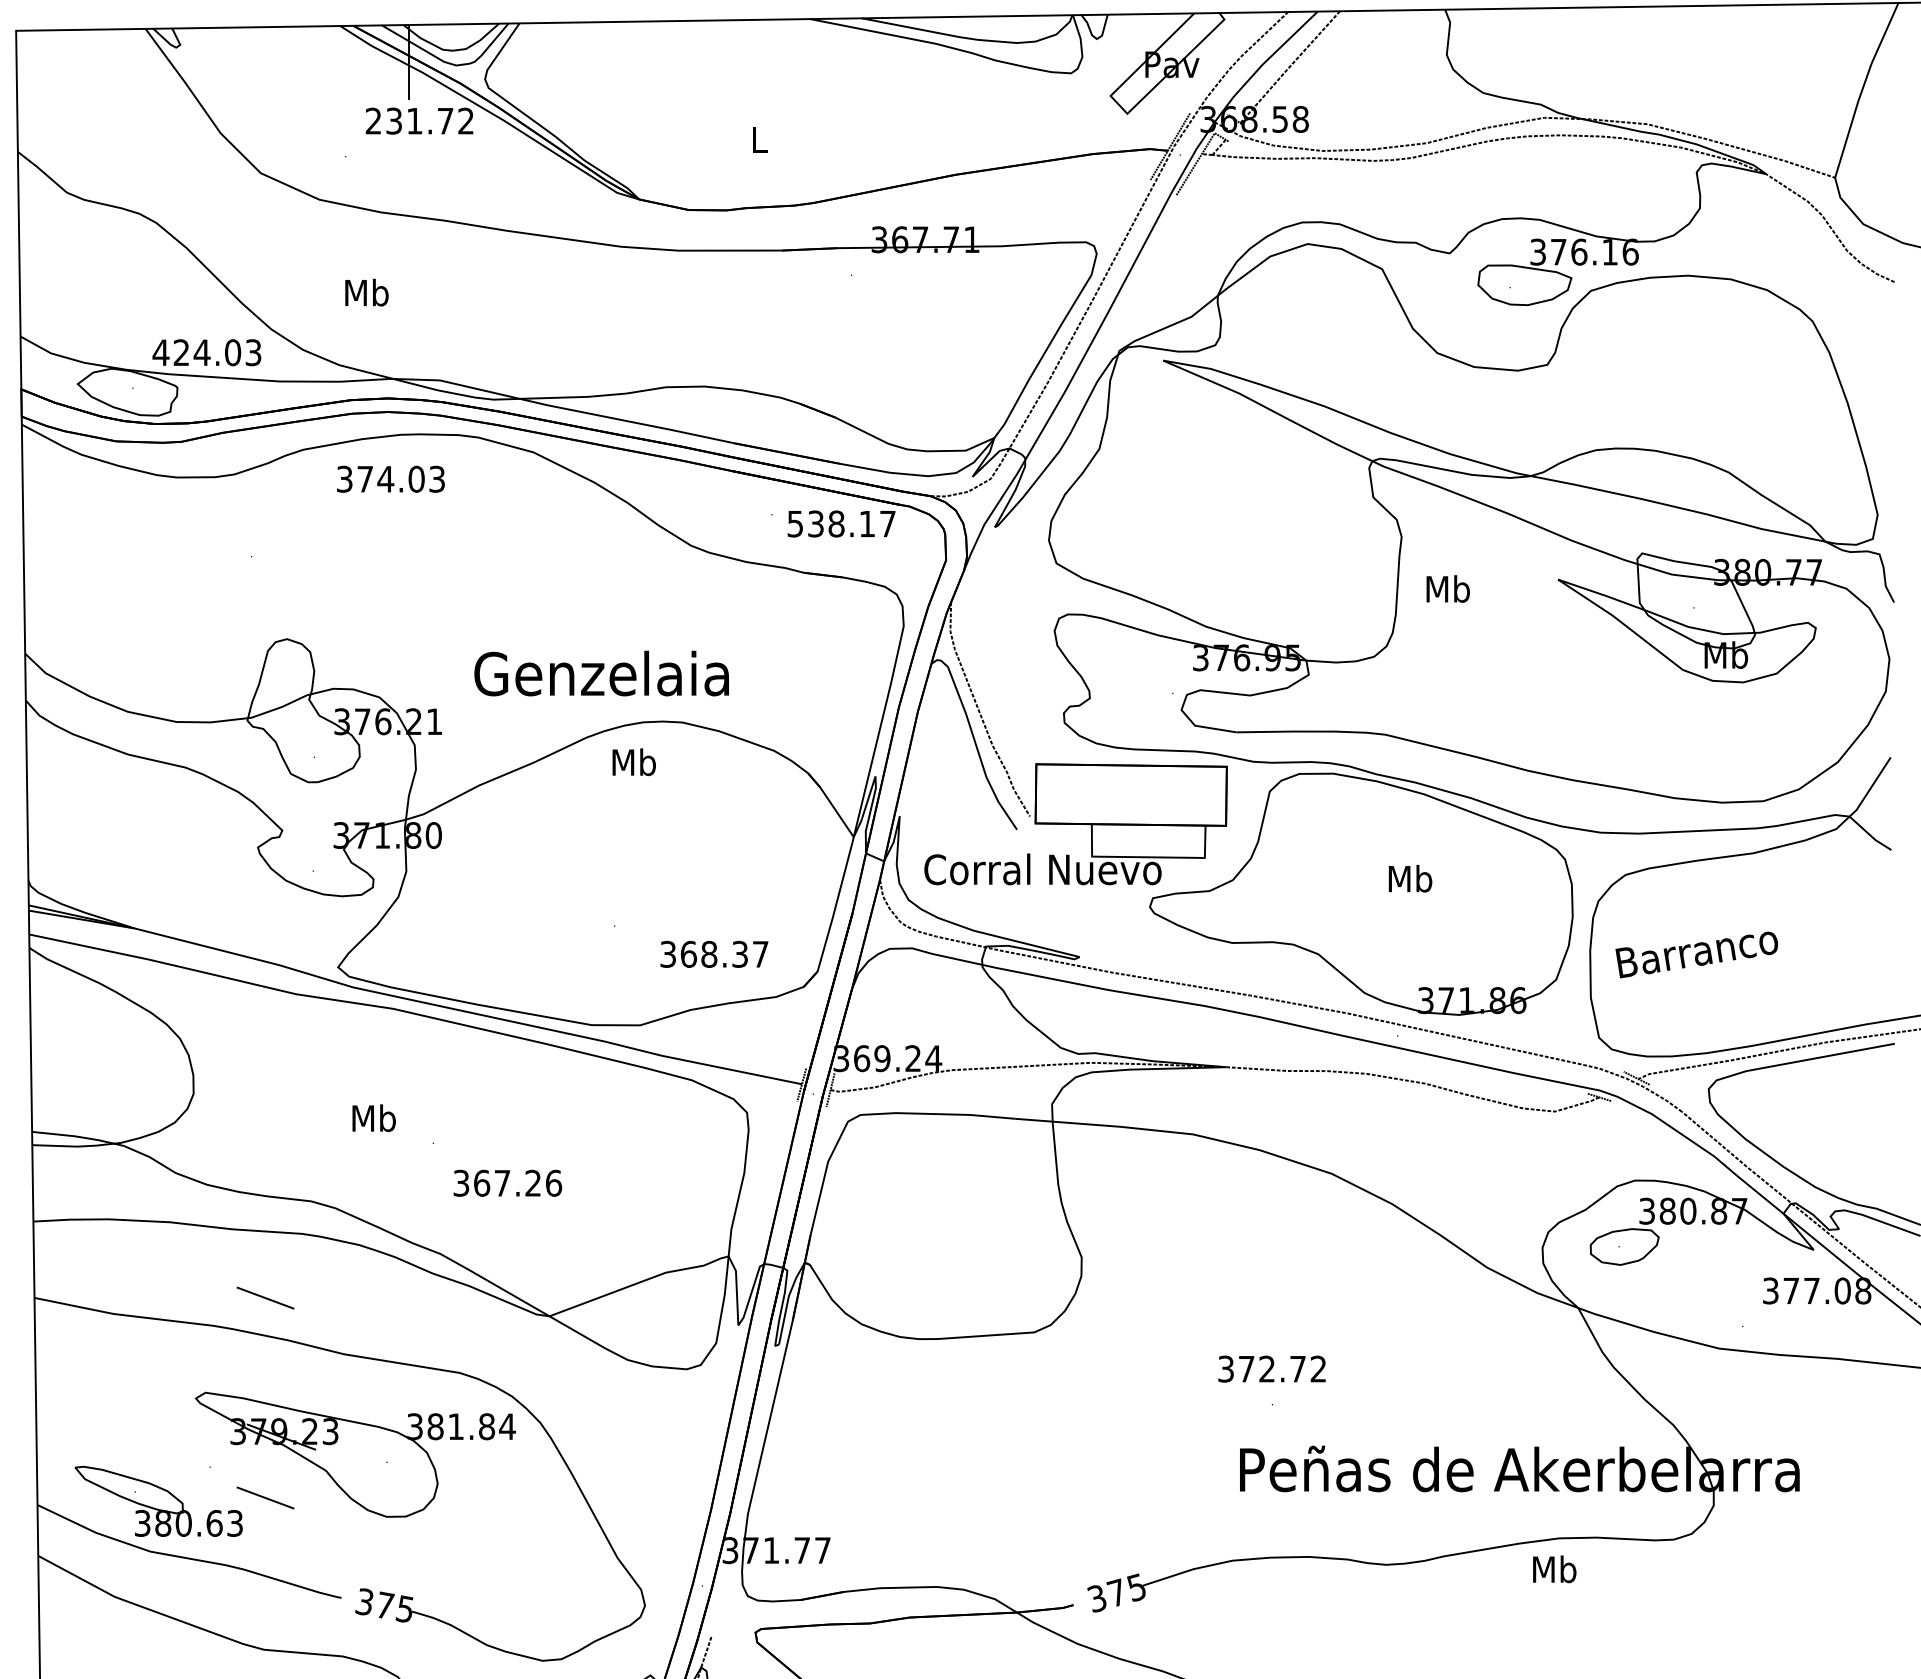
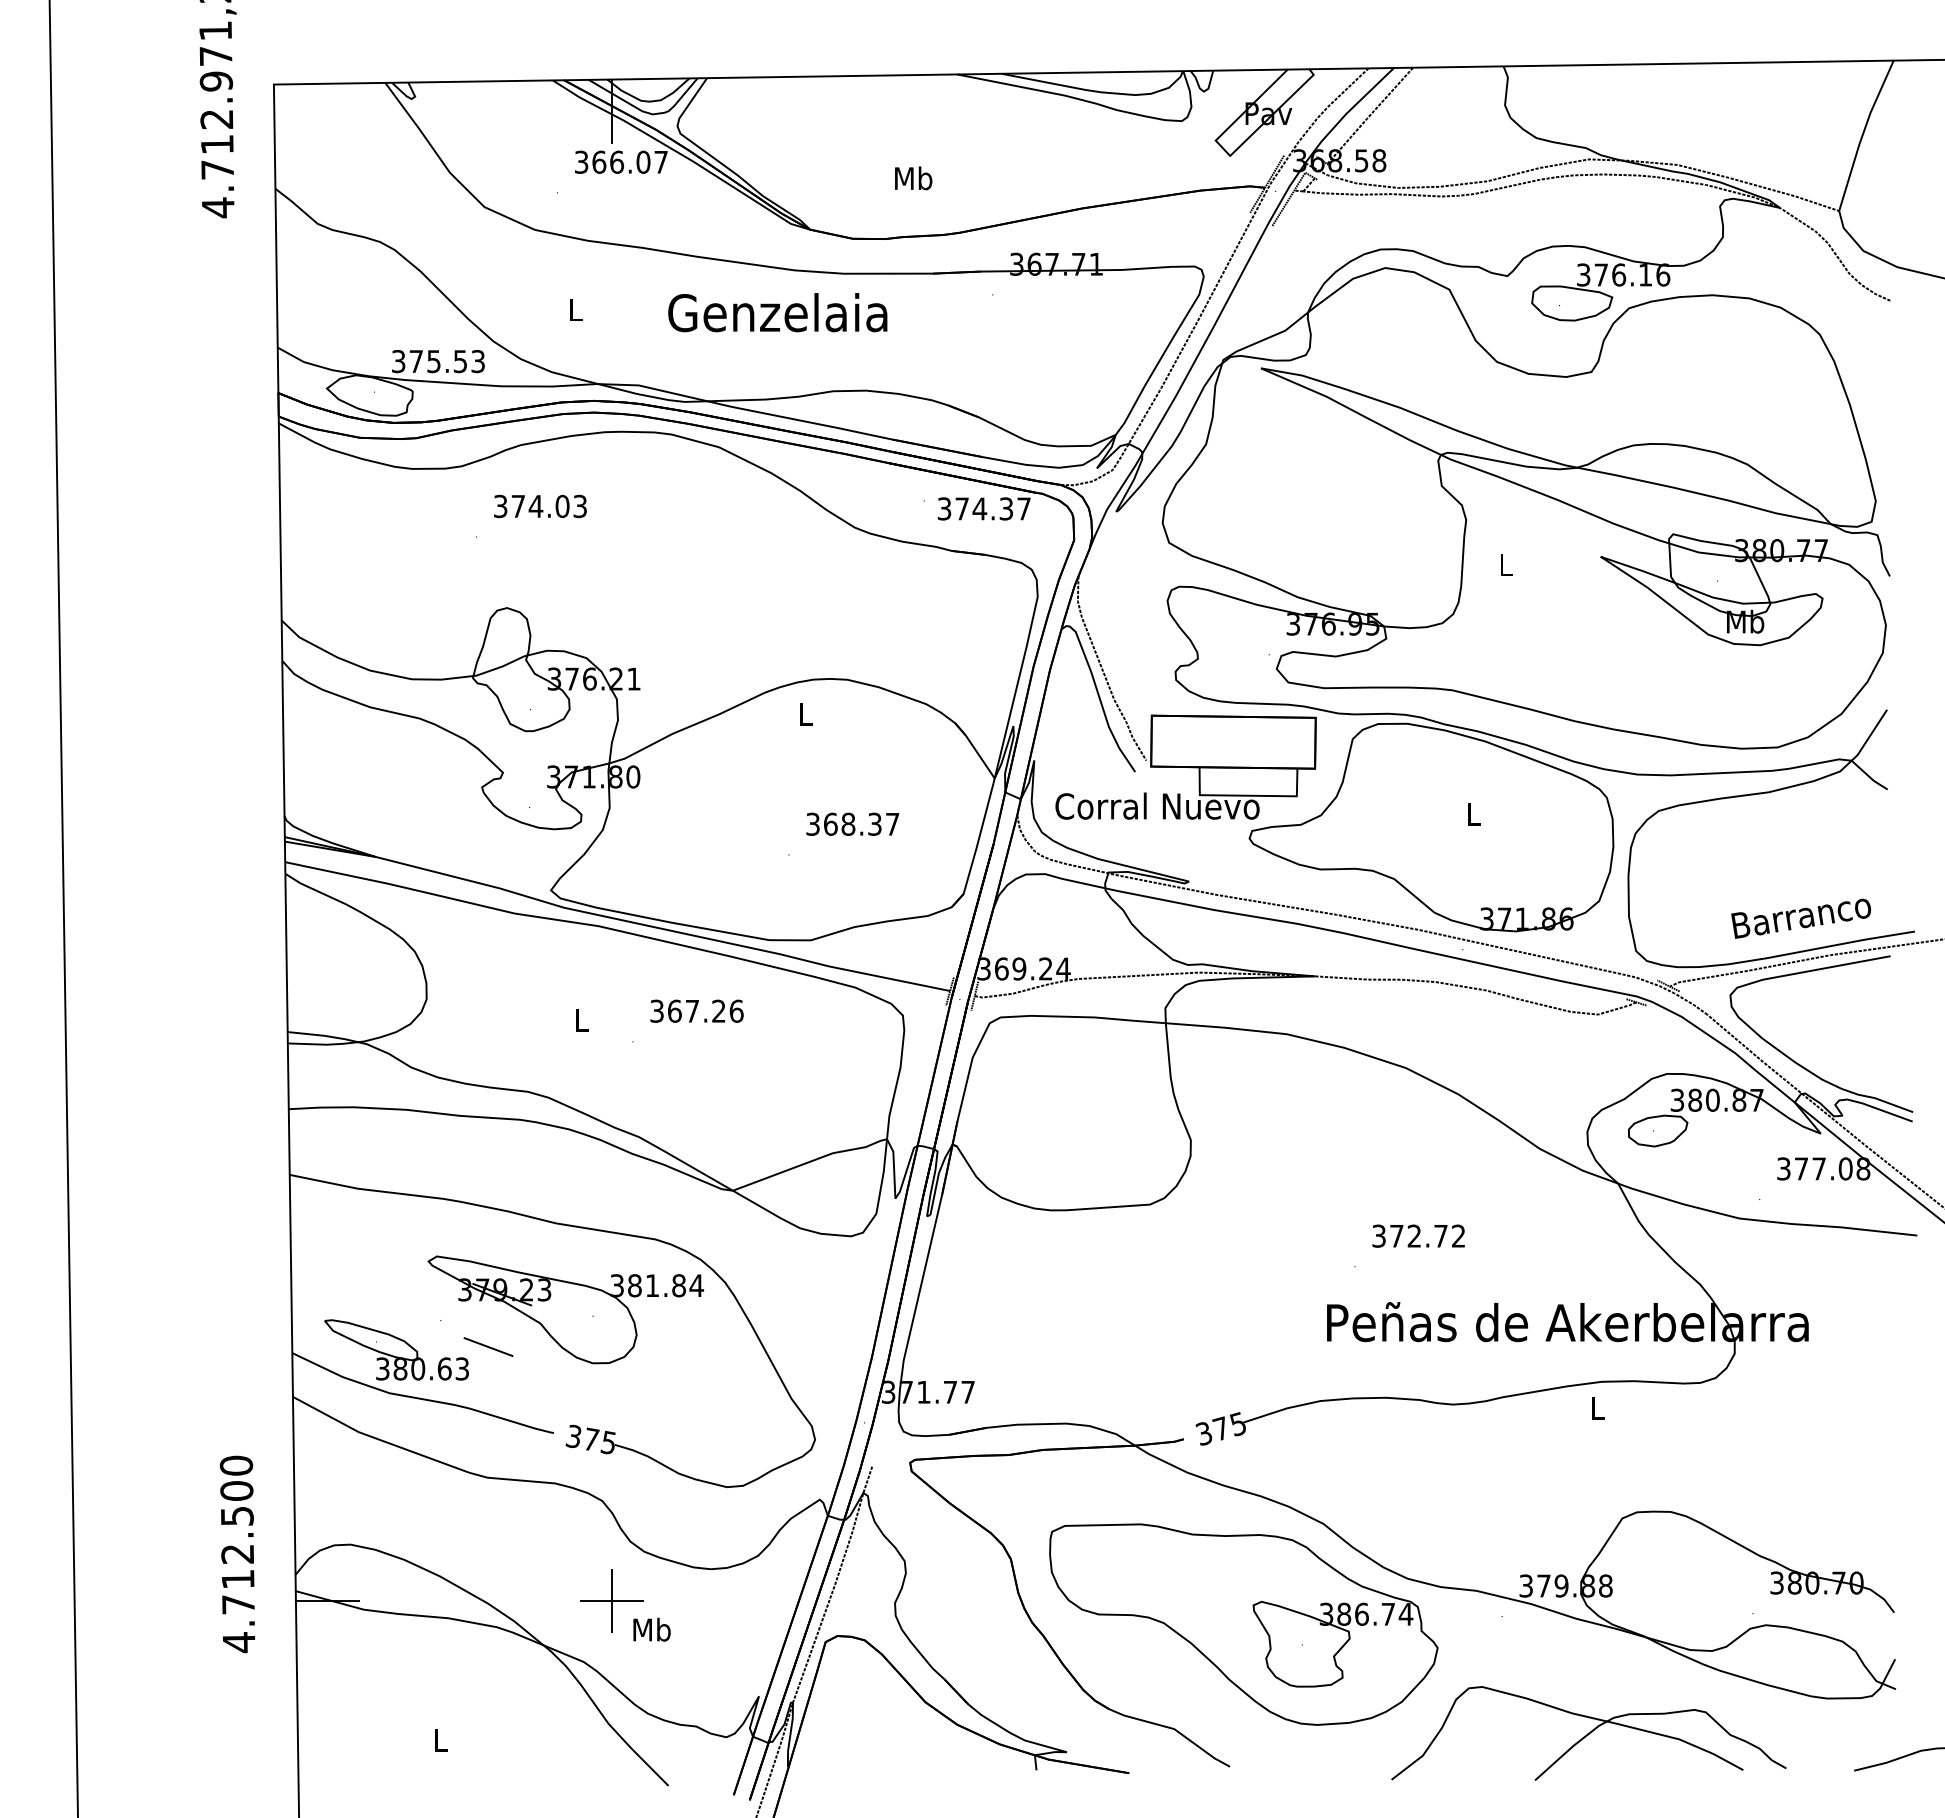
text: (420, 120) -> (621, 161), 231.72 -> 366.07
text: (759, 139) -> (913, 178), L -> Mb
text: (366, 292) -> (575, 309), Mb -> L
text: (196, 352) -> (429, 361), 424.03 -> 375.53
text: (391, 479) -> (540, 506), moved
text: (831, 523) -> (975, 508), 538.17 -> 374.37
text: (1447, 588) -> (1505, 564), Mb -> L
text: (601, 673) -> (777, 312), moved
text: (633, 761) -> (805, 713), Mb -> L
text: (1410, 879) -> (1473, 814), Mb -> L
text: (714, 953) -> (852, 823), moved
text: (1697, 954) -> (1801, 918), moved
text: (373, 1118) -> (581, 1020), Mb -> L
text: (507, 1182) -> (696, 1010), moved
line: (265, 1297) -> (488, 1174), removed
text: (1271, 1368) -> (1418, 1235), moved
text: (1554, 1569) -> (1597, 1408), Mb -> L

